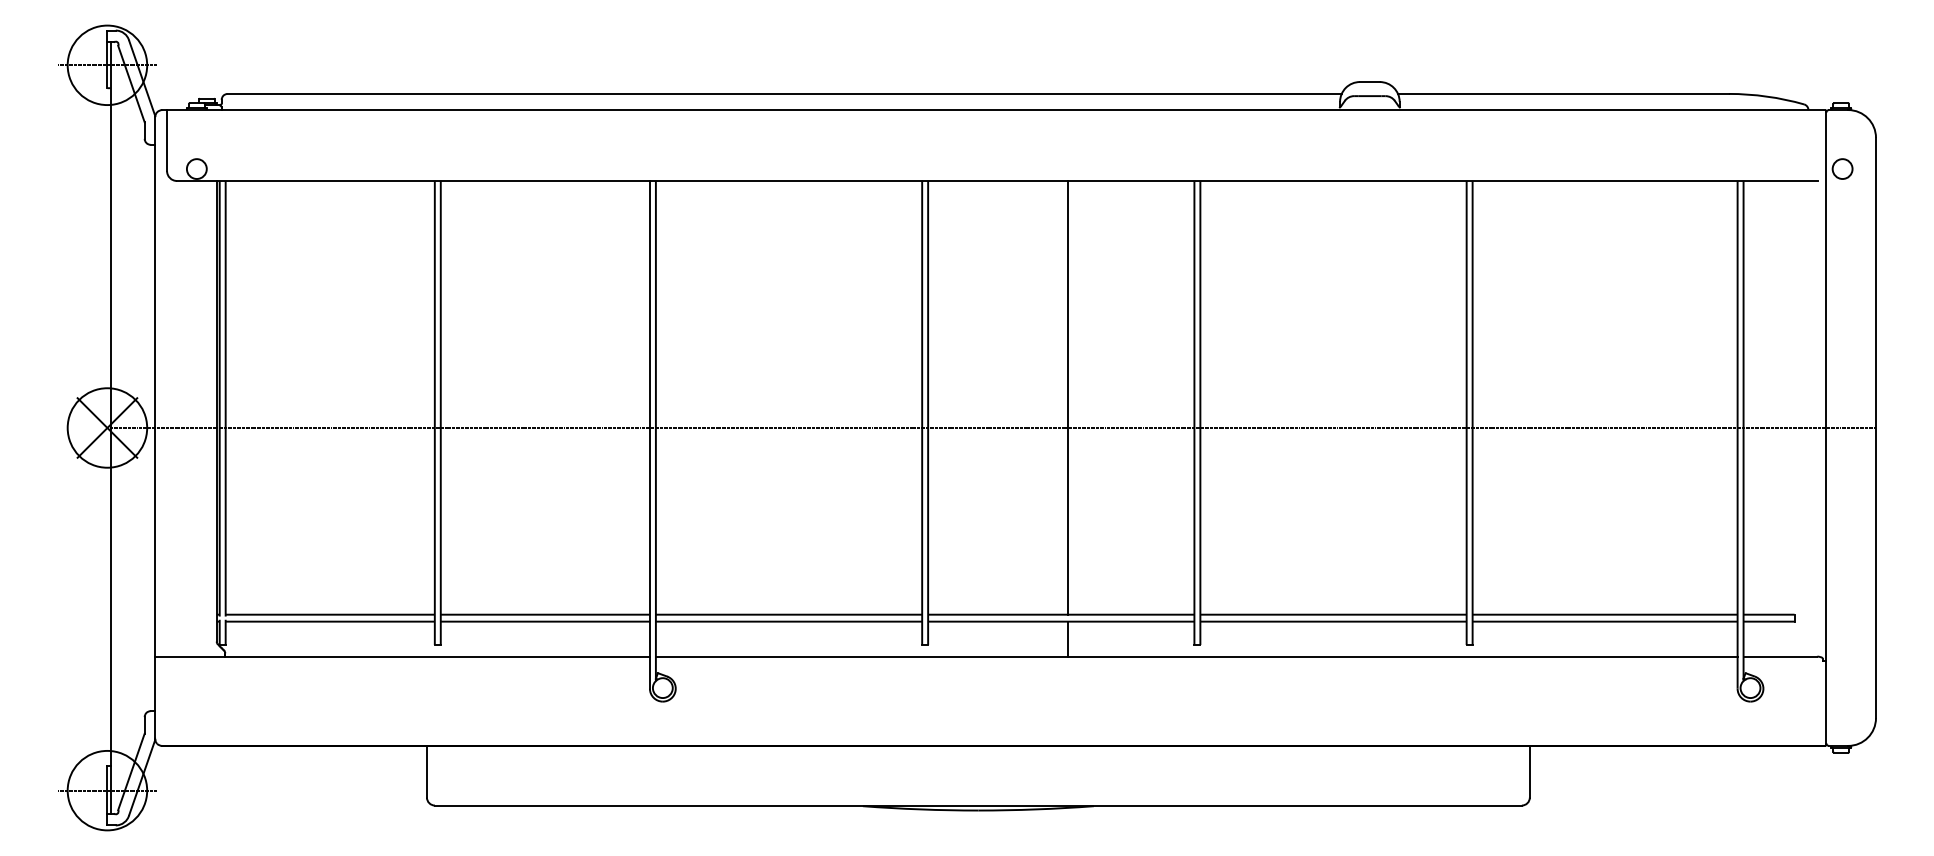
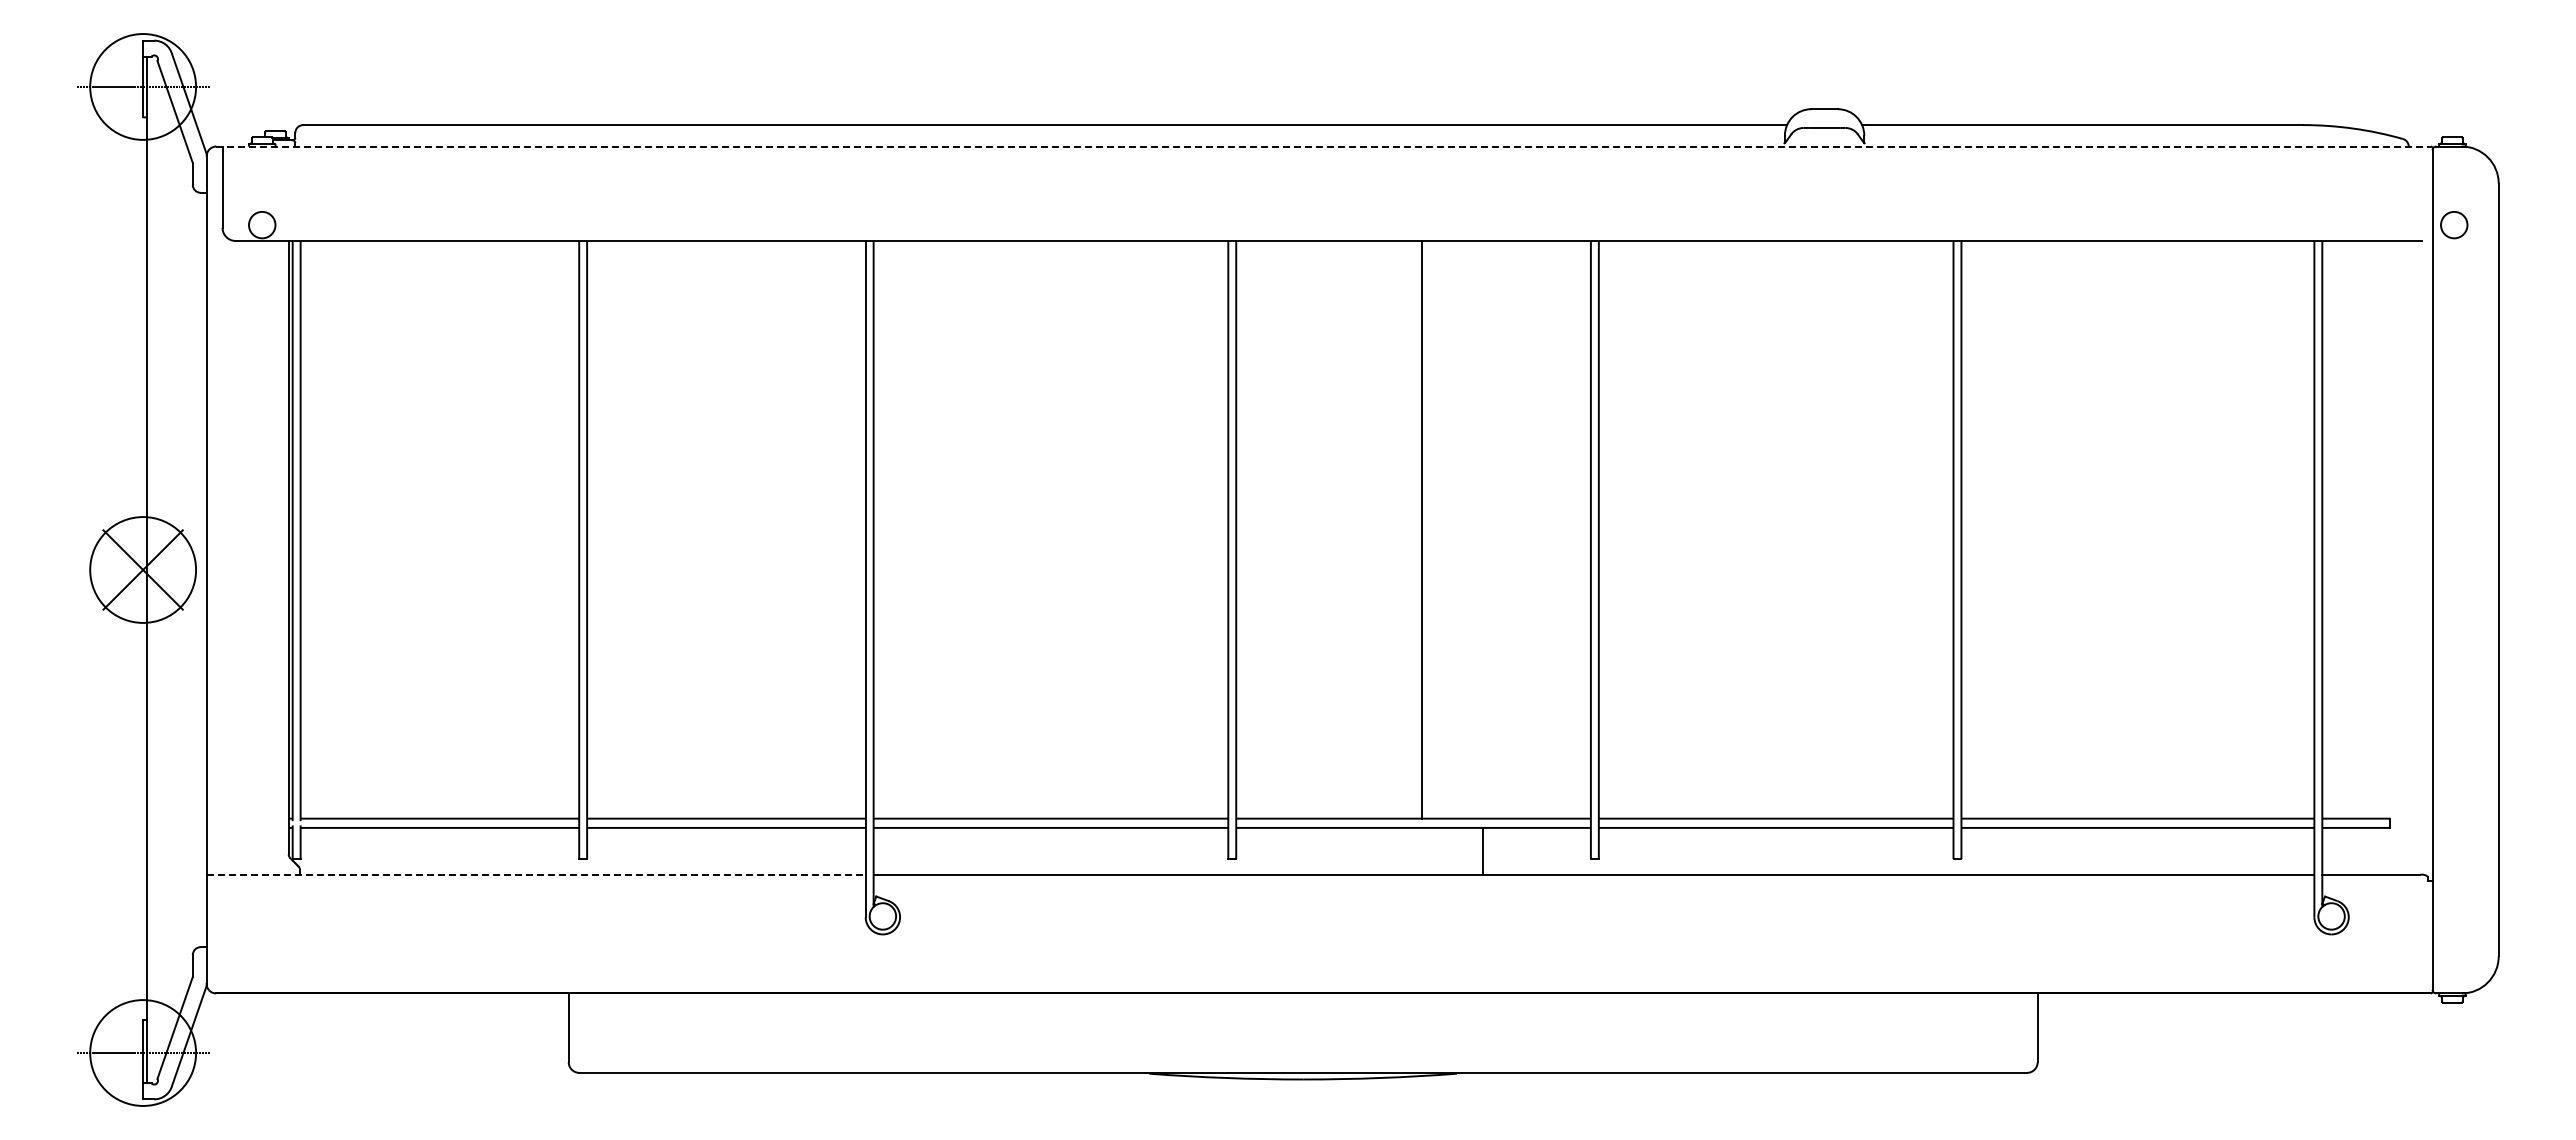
line: (994, 110) -> (1324, 146), solid -> dashed
line: (991, 427) -> (1320, 569), removed
line: (1067, 638) -> (1483, 850), moved
line: (402, 656) -> (536, 874), solid -> dashed

